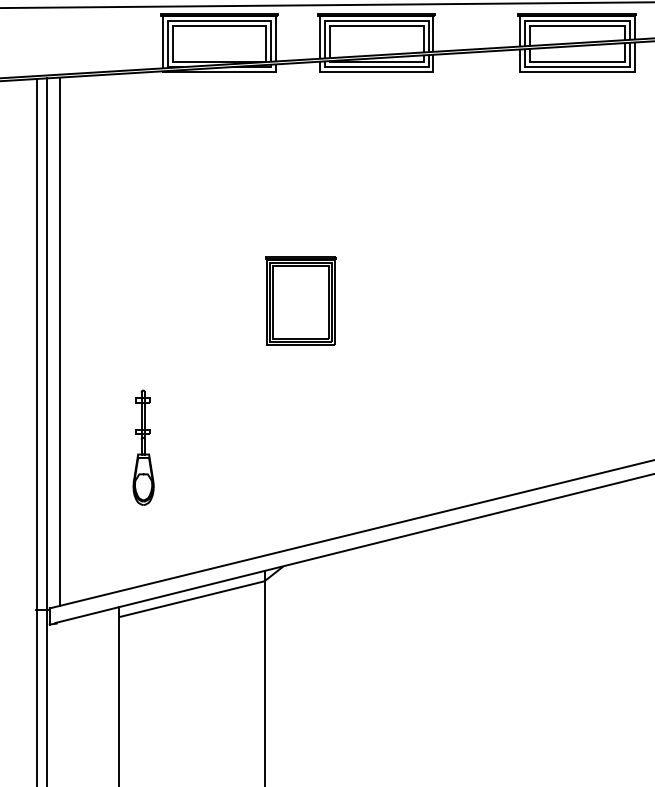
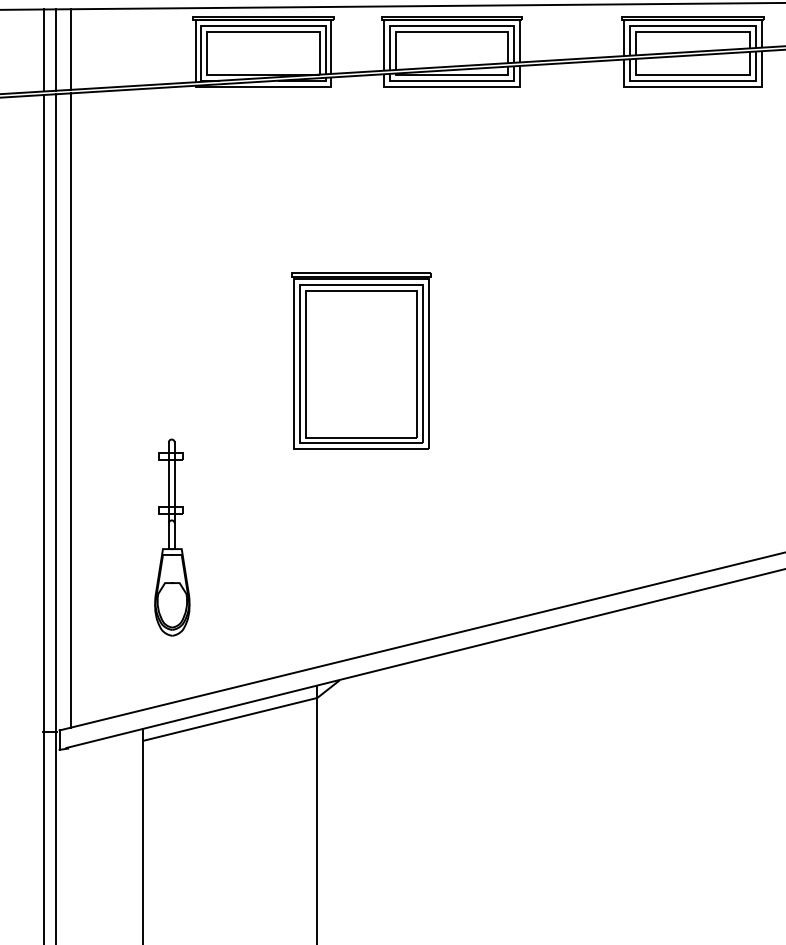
line: (59, 40) -> (71, 48), added
line: (37, 41) -> (44, 49), added
line: (46, 41) -> (55, 49), added
part: (300, 300) -> (360, 360), size x1.67
part: (143, 447) -> (172, 537), size x1.43

